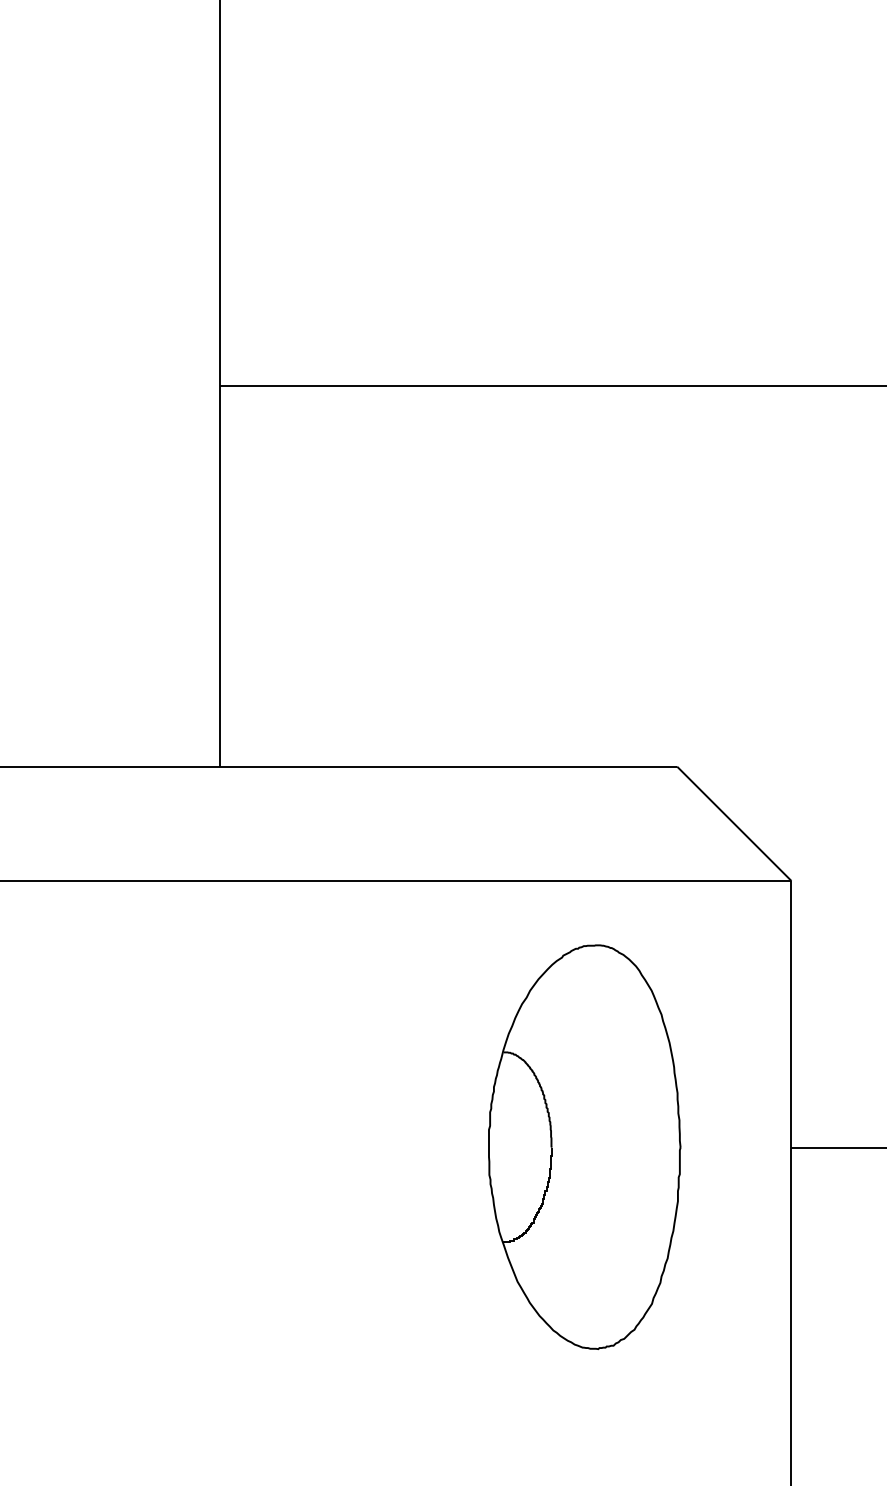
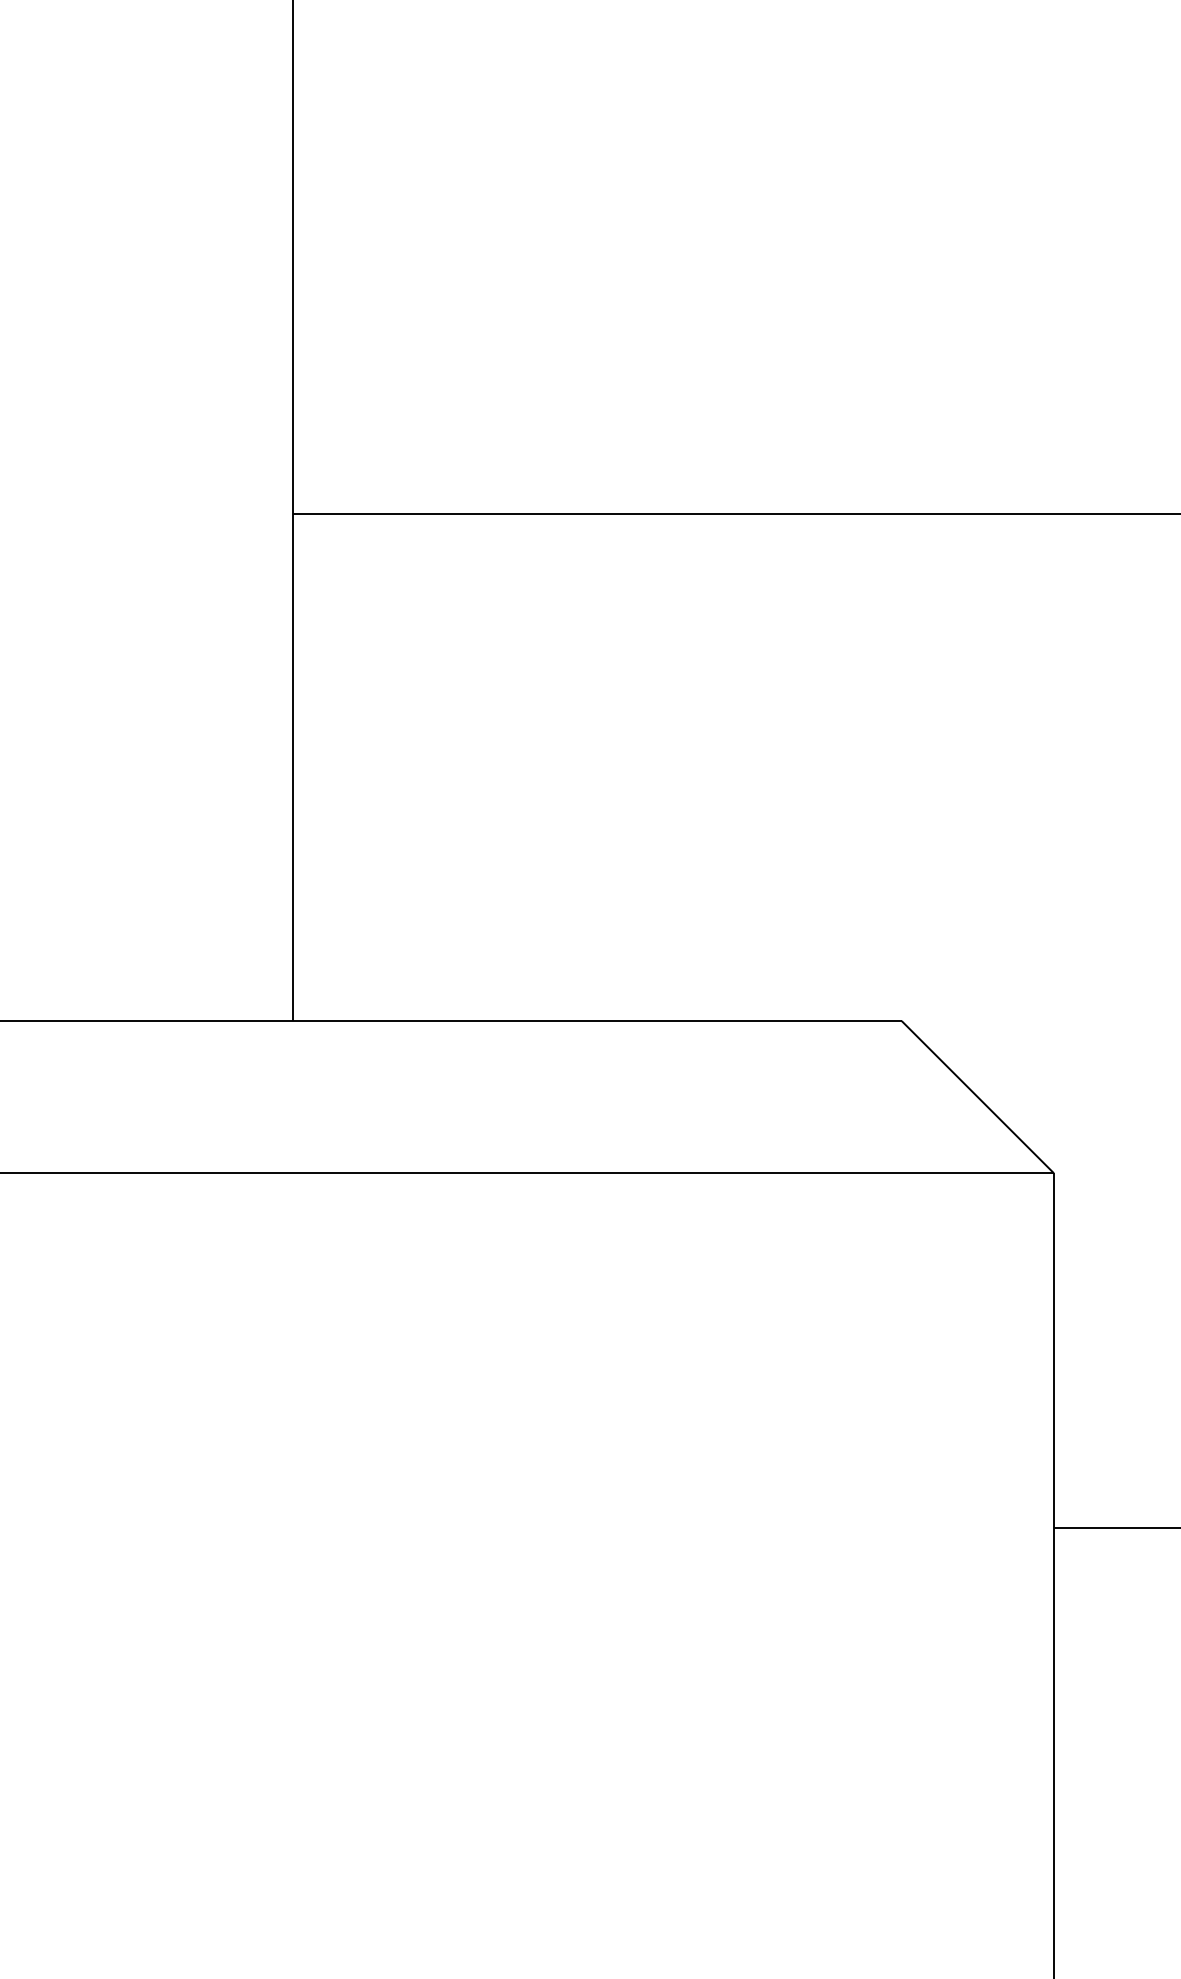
part: (584, 1146) -> (778, 1527), removed

